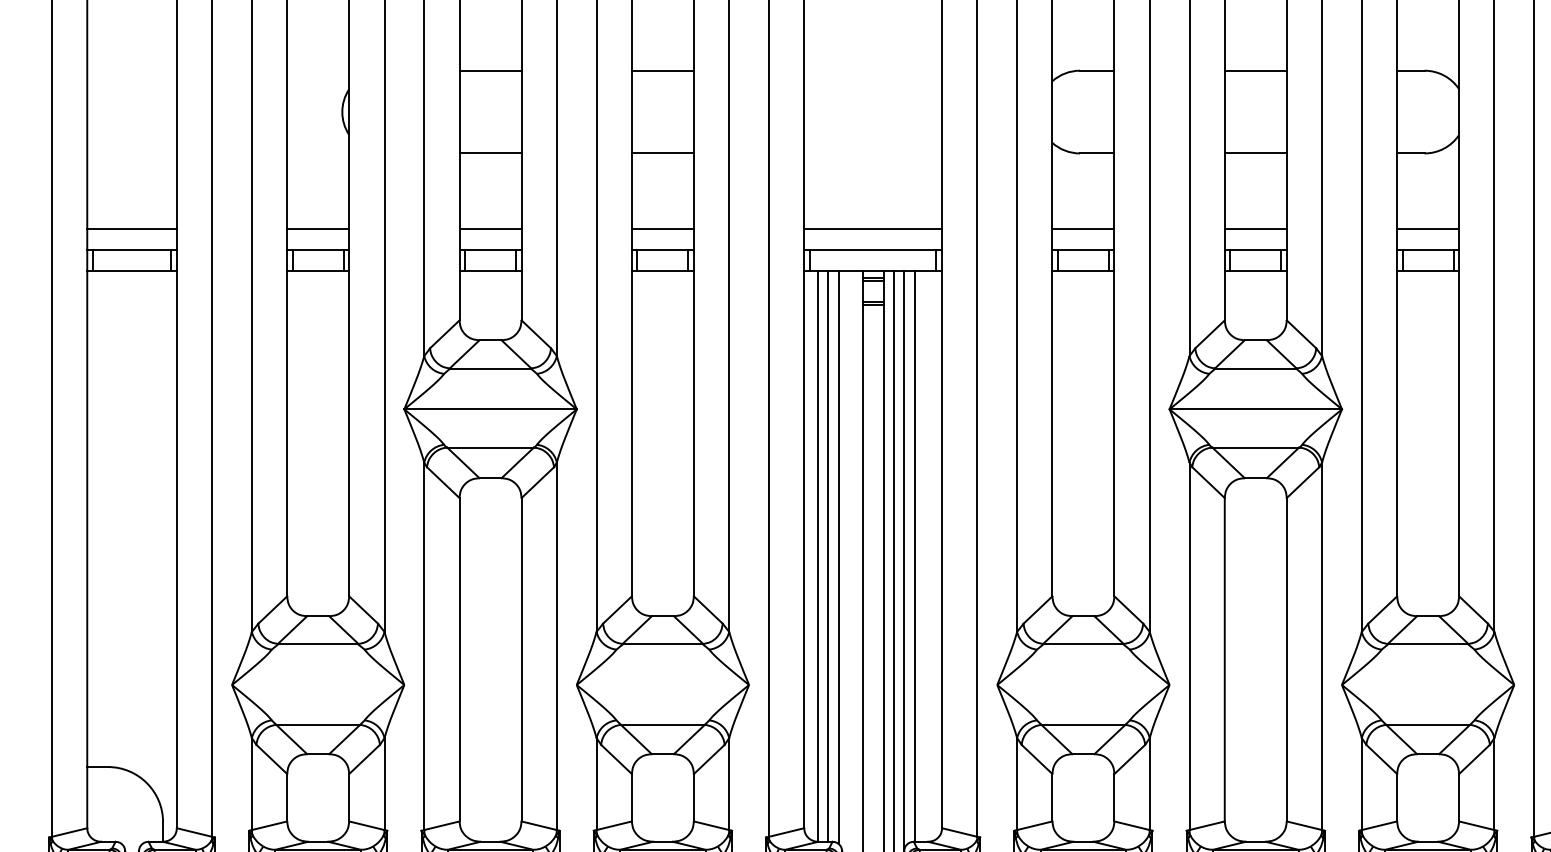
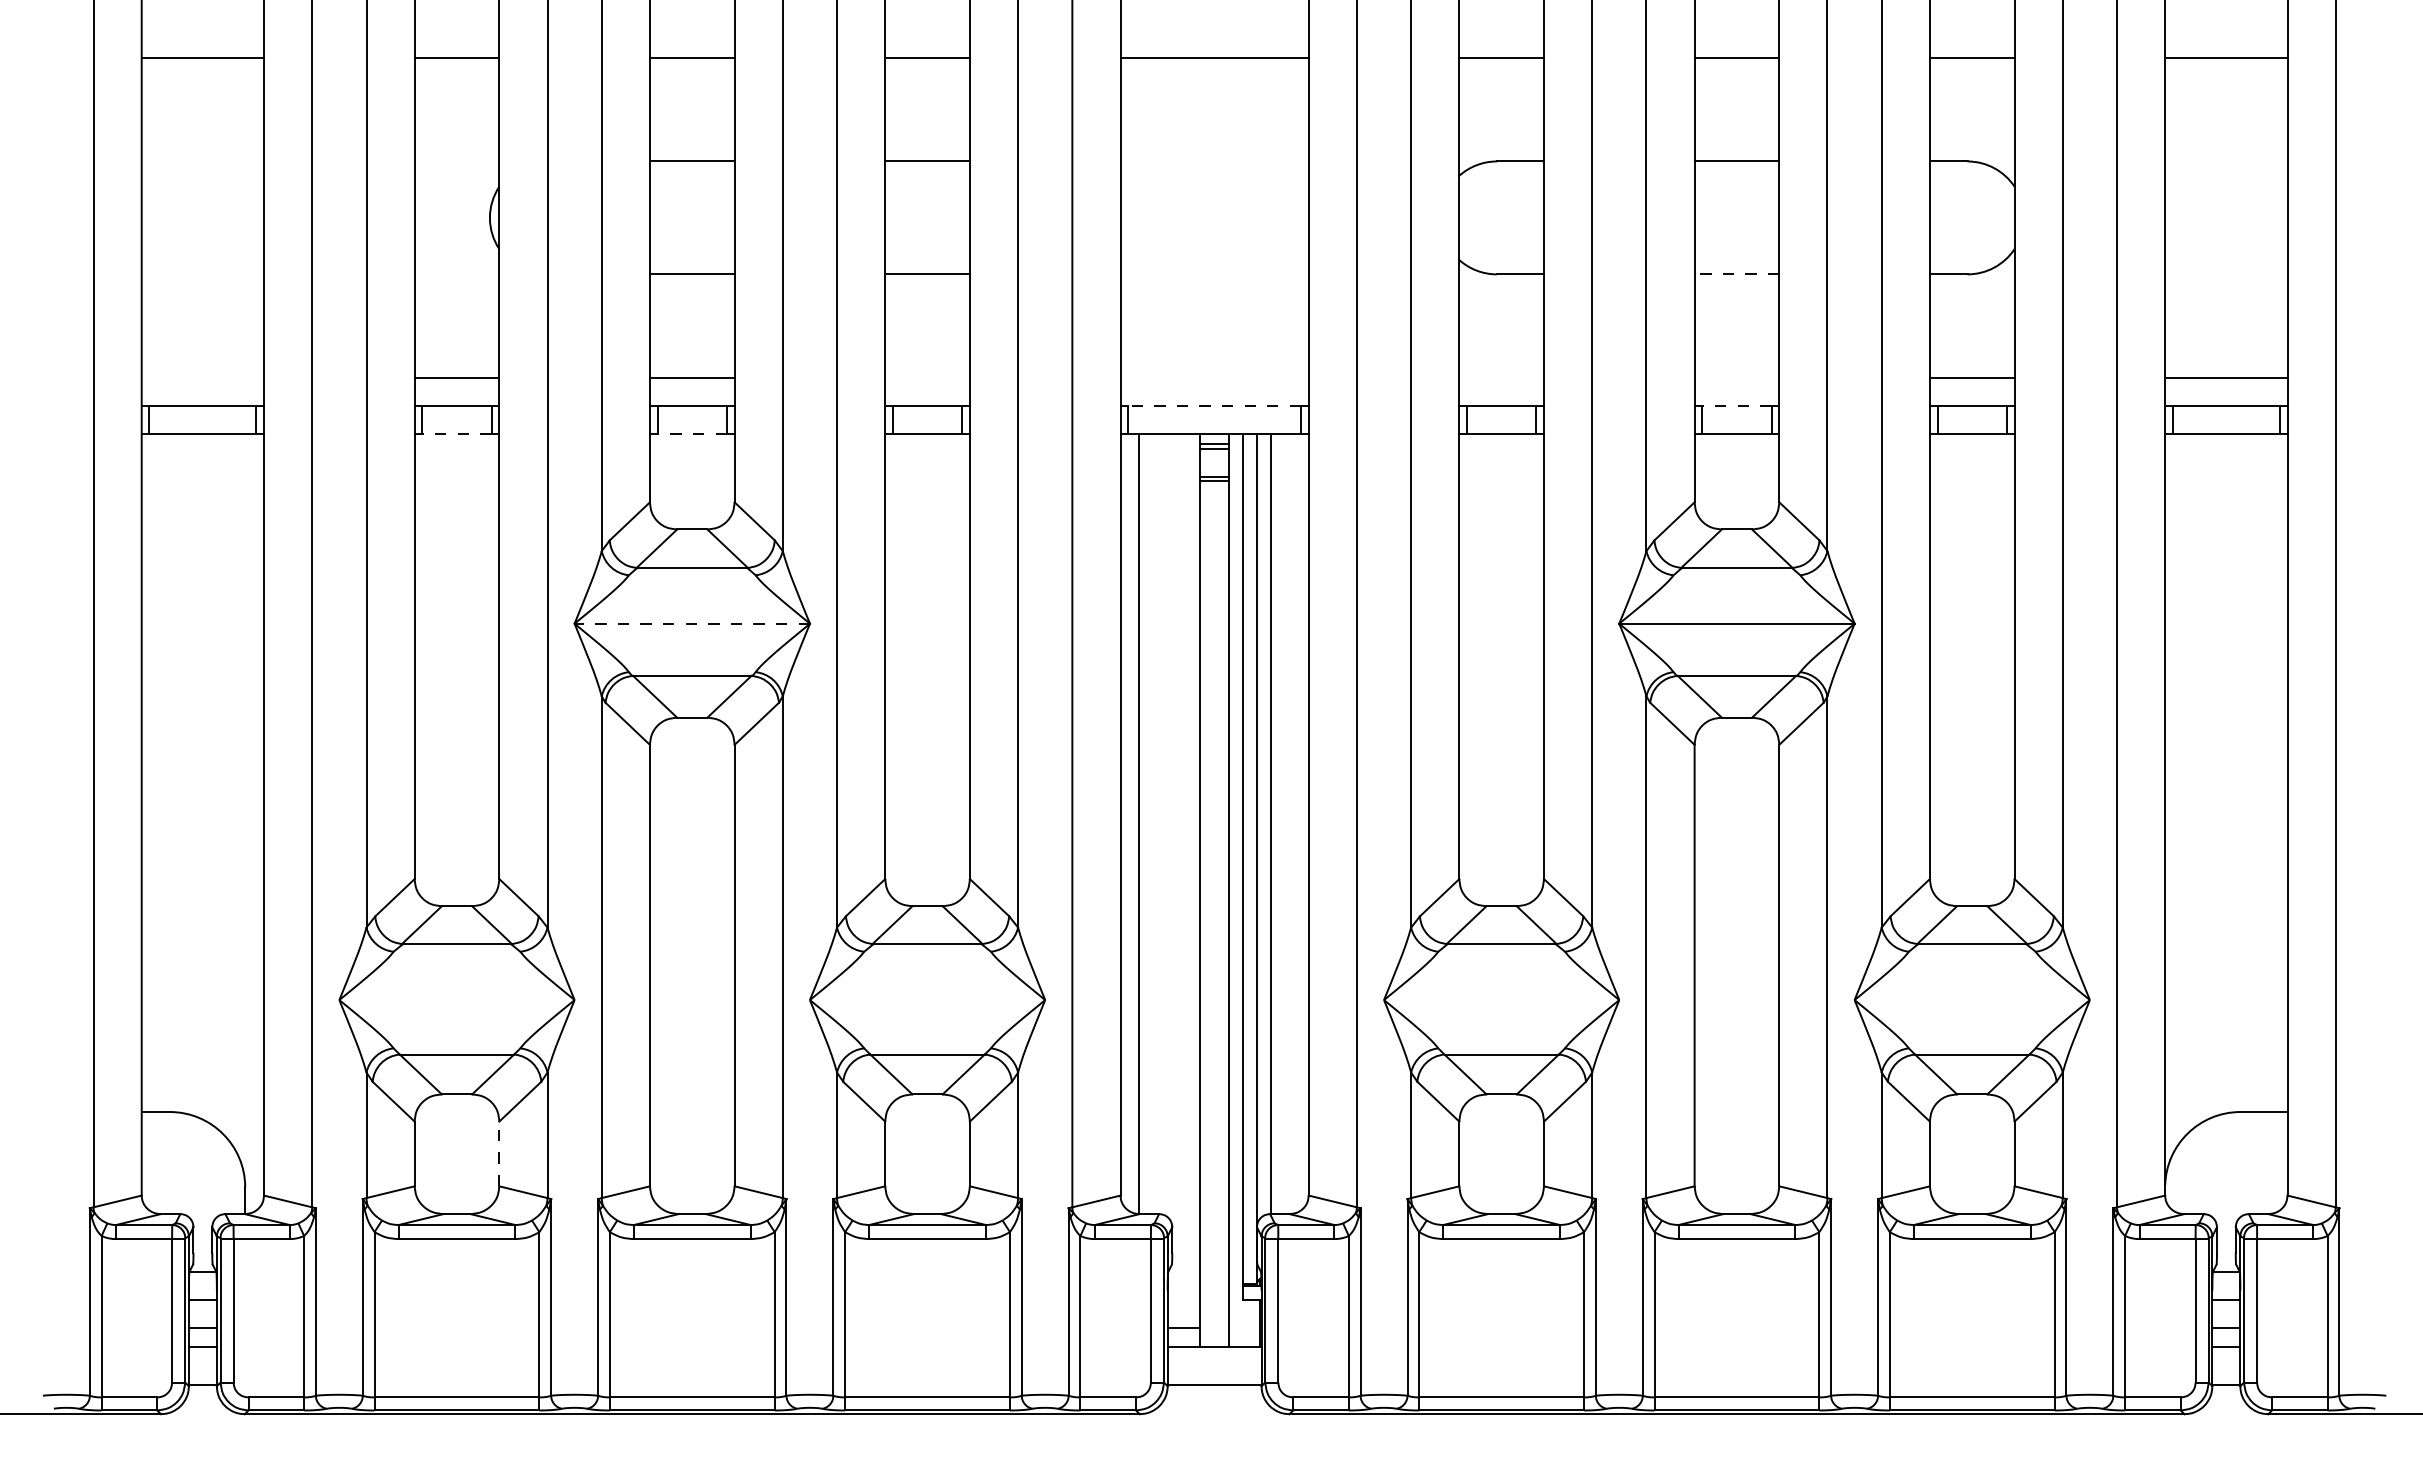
line: (1255, 153) -> (1736, 274), solid -> dashed
line: (131, 228) -> (202, 377), removed
line: (662, 228) -> (927, 377), removed
line: (873, 228) -> (1214, 377), removed
line: (1083, 228) -> (1501, 377), removed
line: (1255, 228) -> (1736, 377), removed
line: (873, 250) -> (1214, 406), solid -> dashed
line: (1255, 250) -> (1736, 406), solid -> dashed
line: (317, 270) -> (456, 434), solid -> dashed
line: (490, 270) -> (692, 434), solid -> dashed
line: (490, 409) -> (692, 623), solid -> dashed
line: (828, 556) -> (1153, 824), removed
line: (838, 557) -> (1167, 825), removed
line: (349, 797) -> (499, 1153), solid -> dashed

